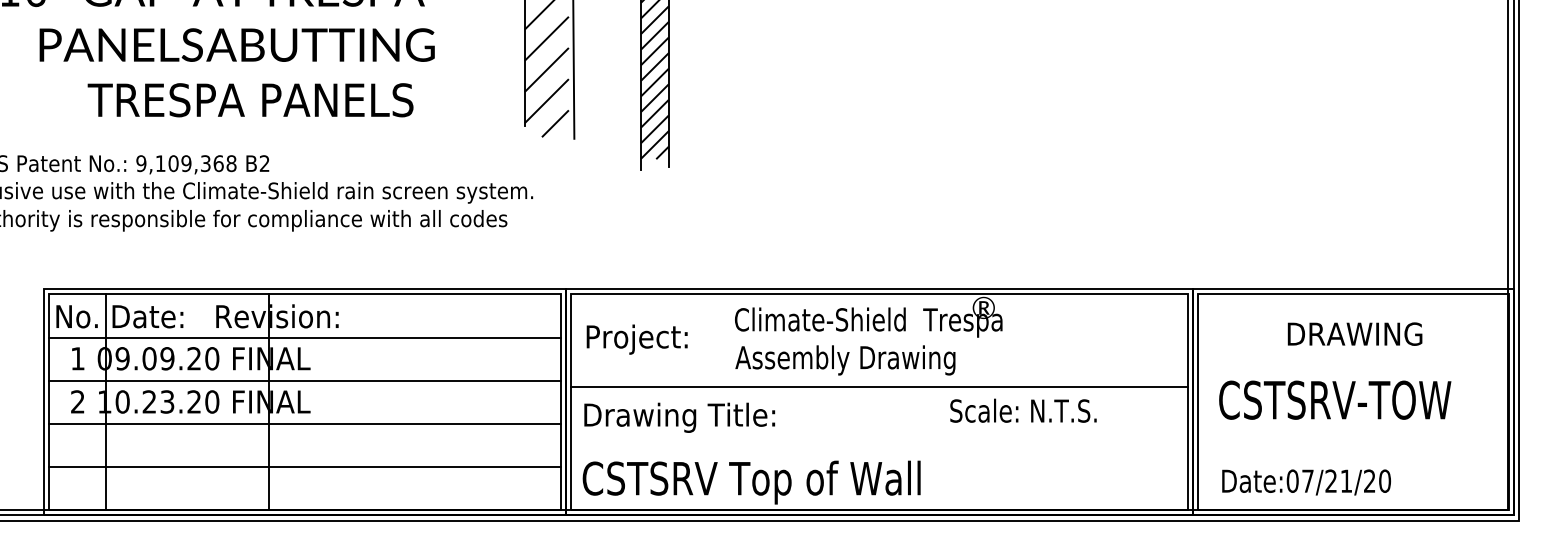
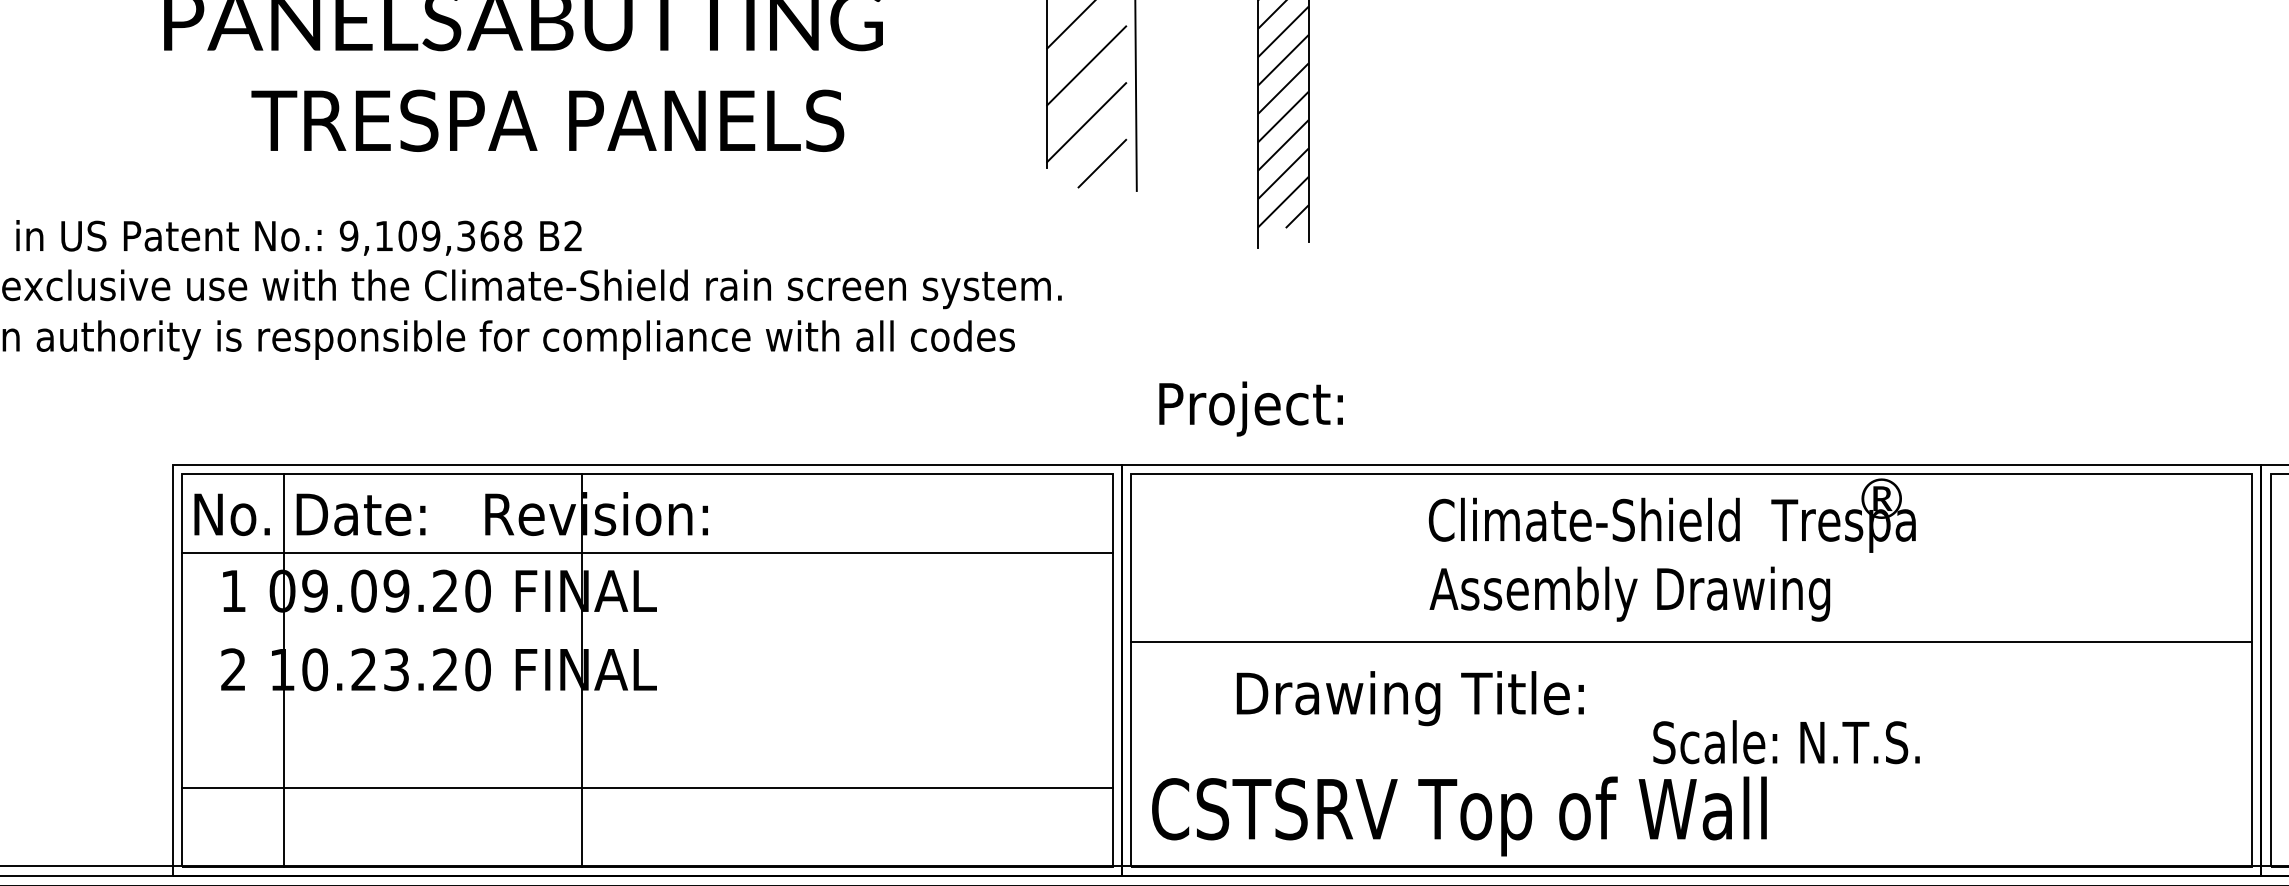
text: (636, 339) -> (1249, 408), moved
line: (305, 380) -> (647, 630), removed
text: (1023, 410) -> (1786, 741), moved
text: (679, 417) -> (1409, 697), moved
line: (305, 423) -> (647, 708), removed

